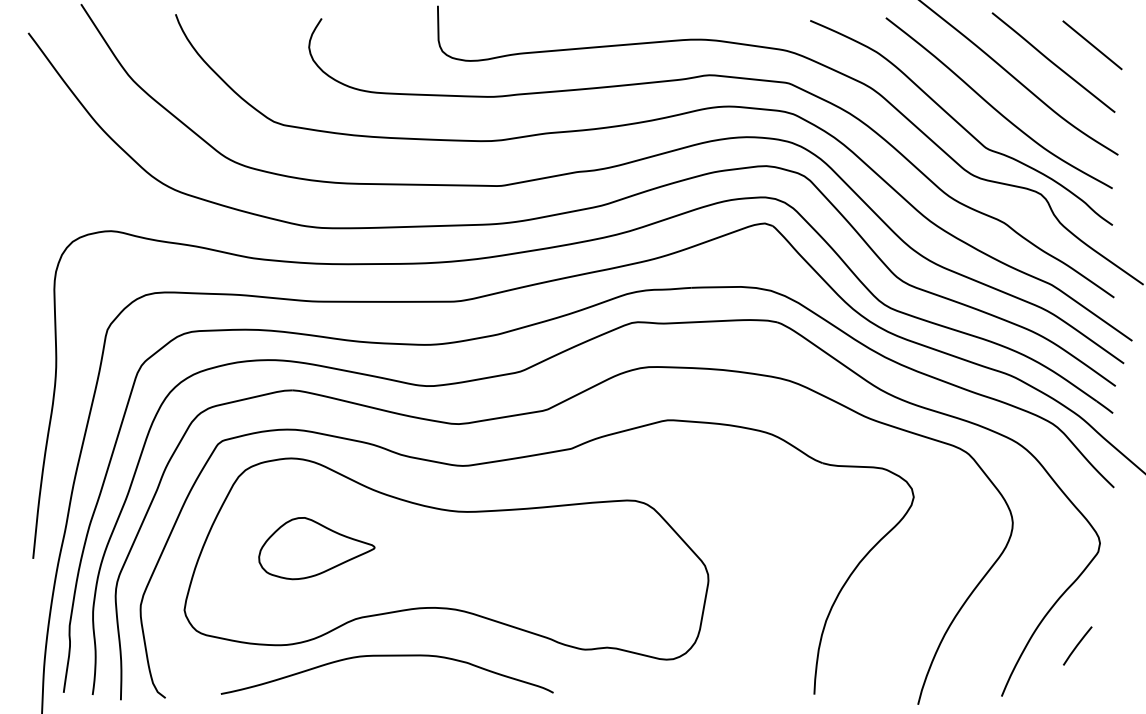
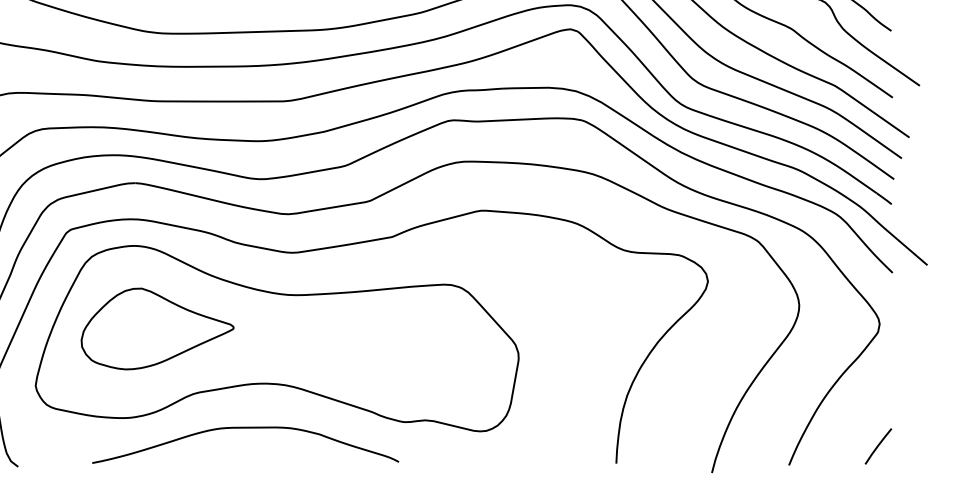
part: (316, 548) -> (157, 328), size x1.43
line: (1077, 645) -> (878, 445), moved
curve: (386, 656) -> (244, 428), moved

